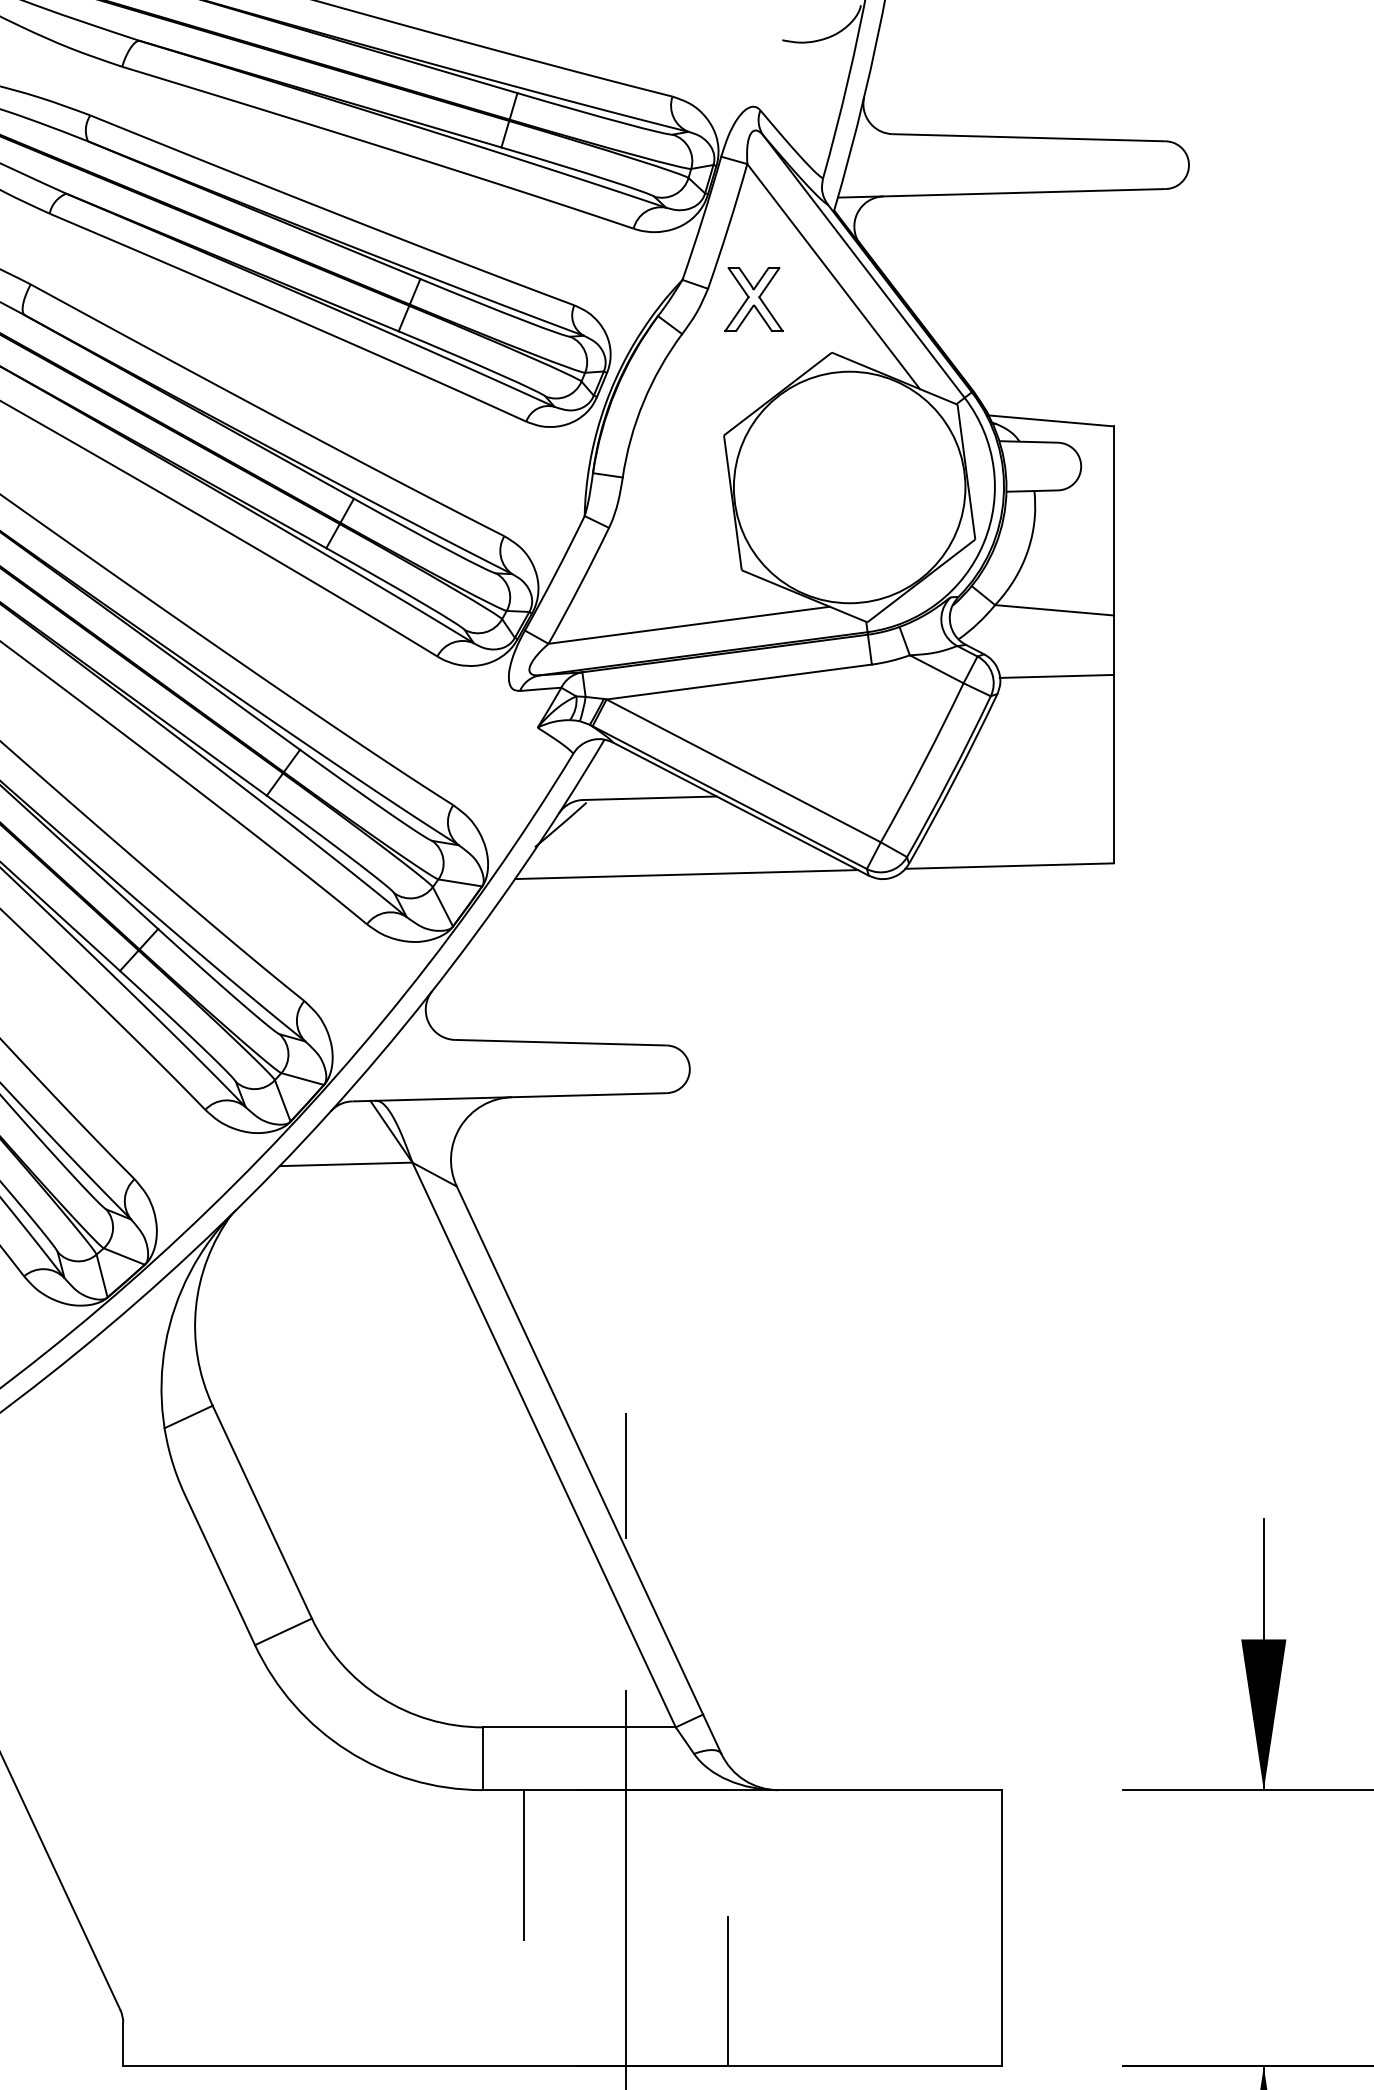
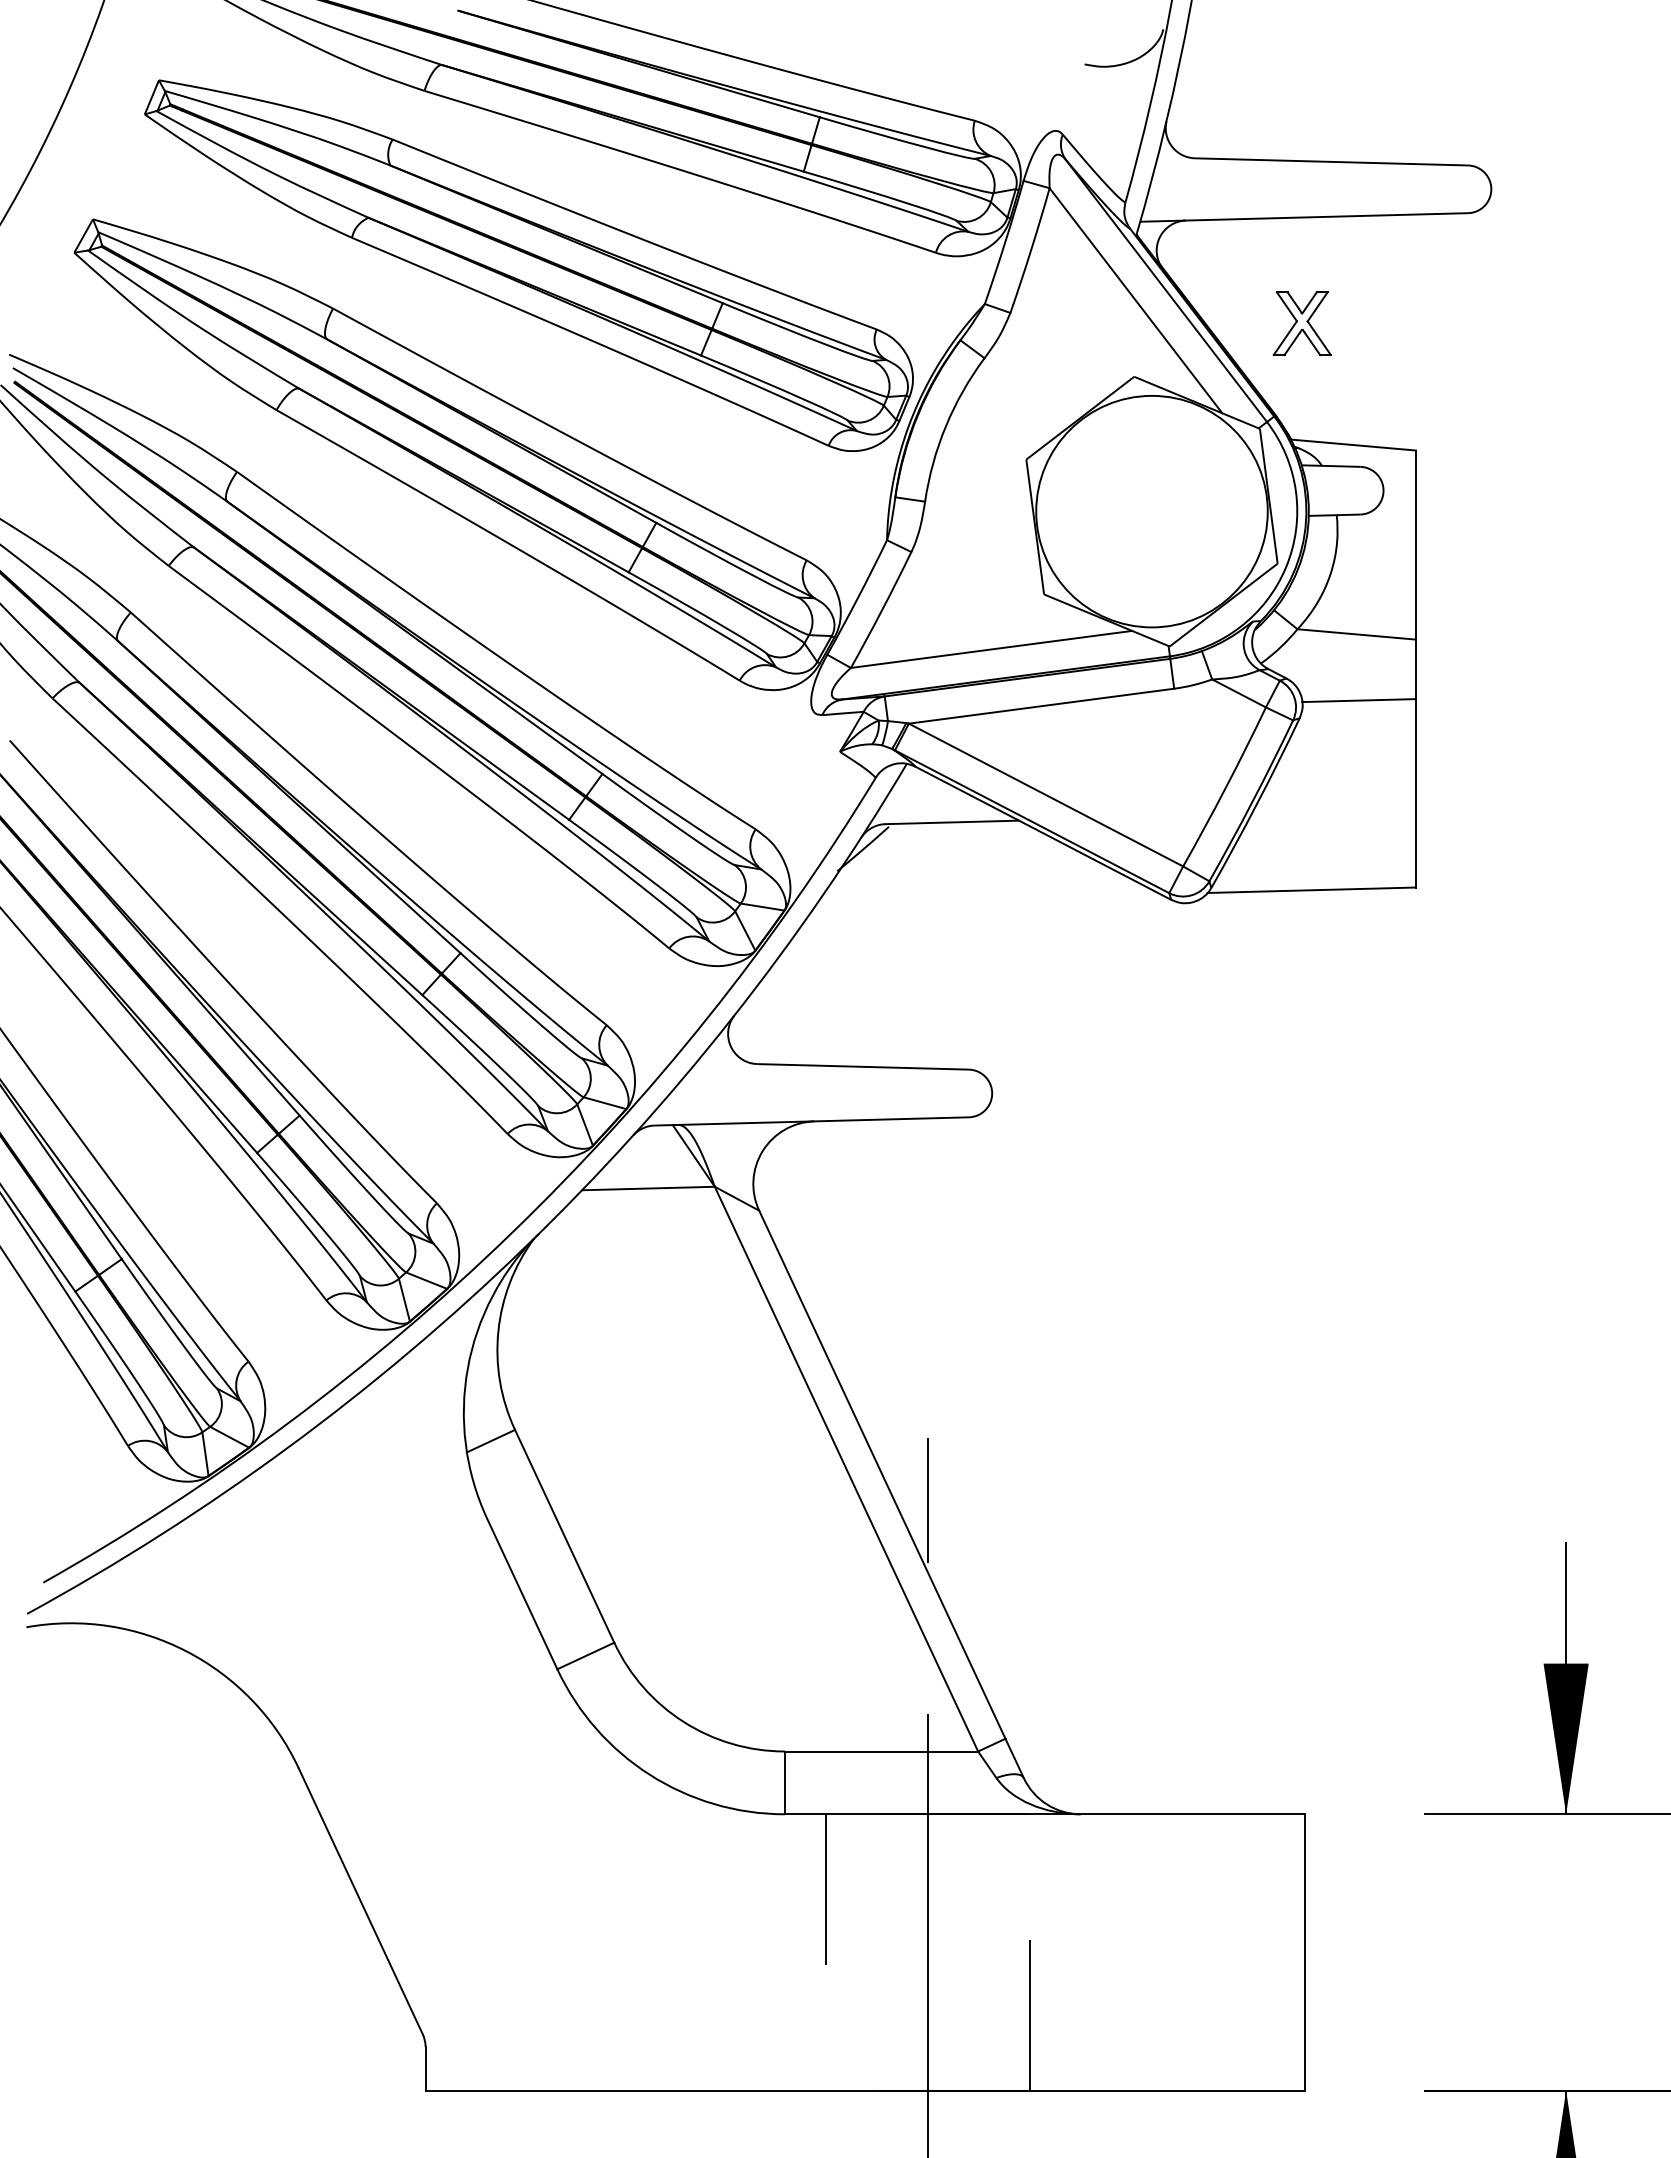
part: (753, 299) -> (1301, 323), moved
line: (686, 874) -> (988, 898), removed

